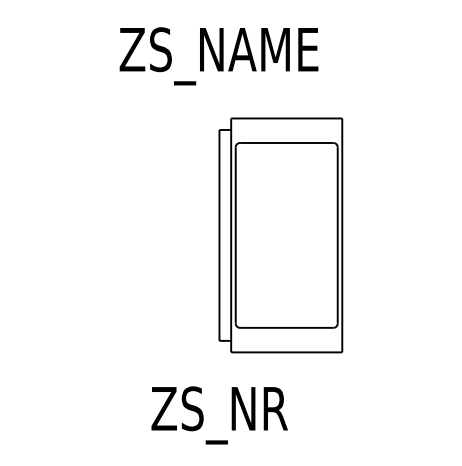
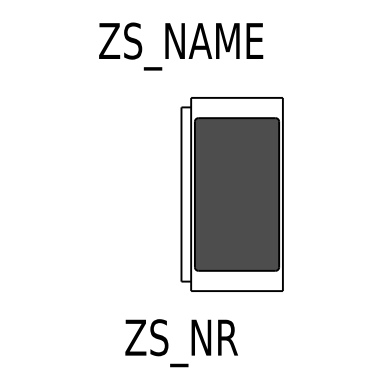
fill: (286, 234) -> (236, 193), added

